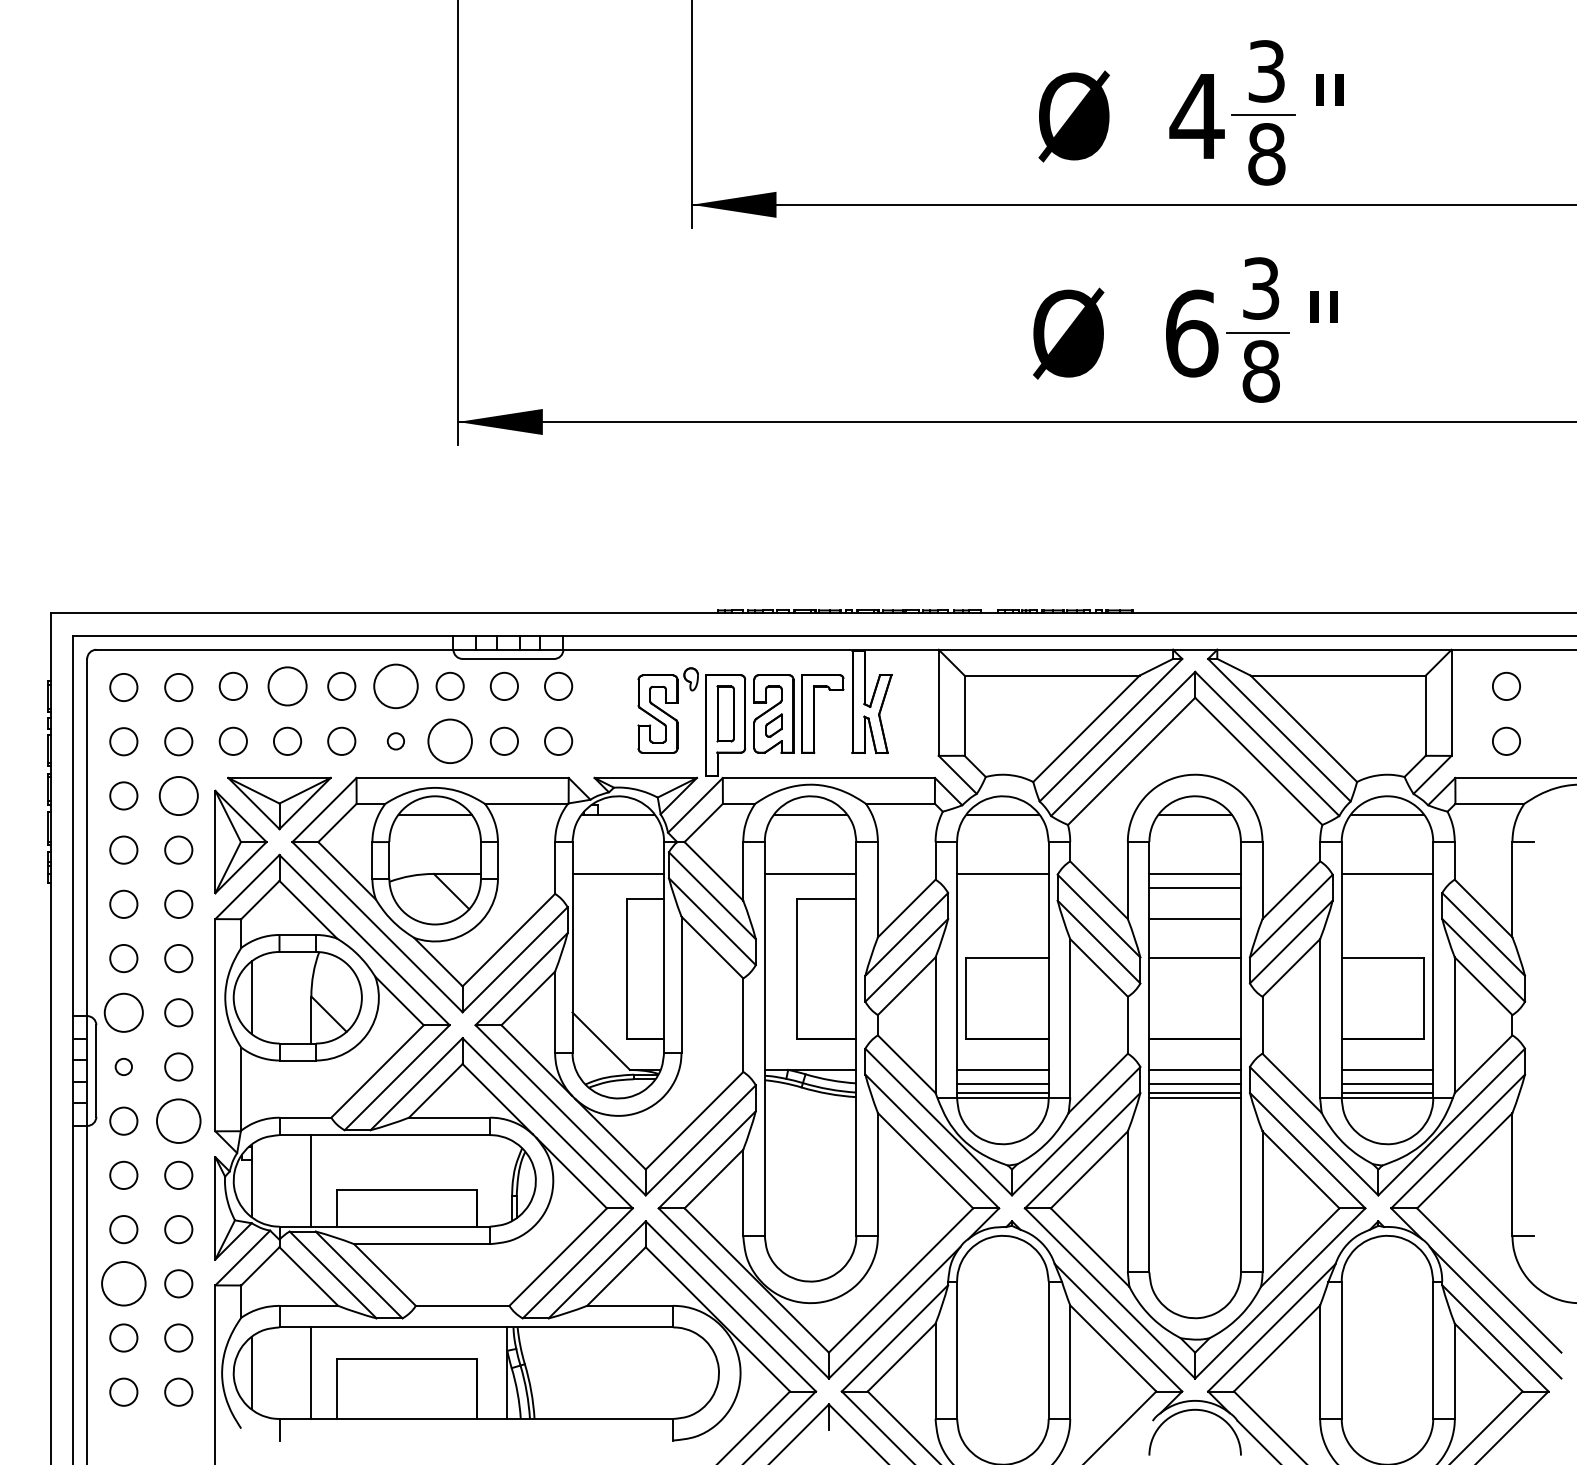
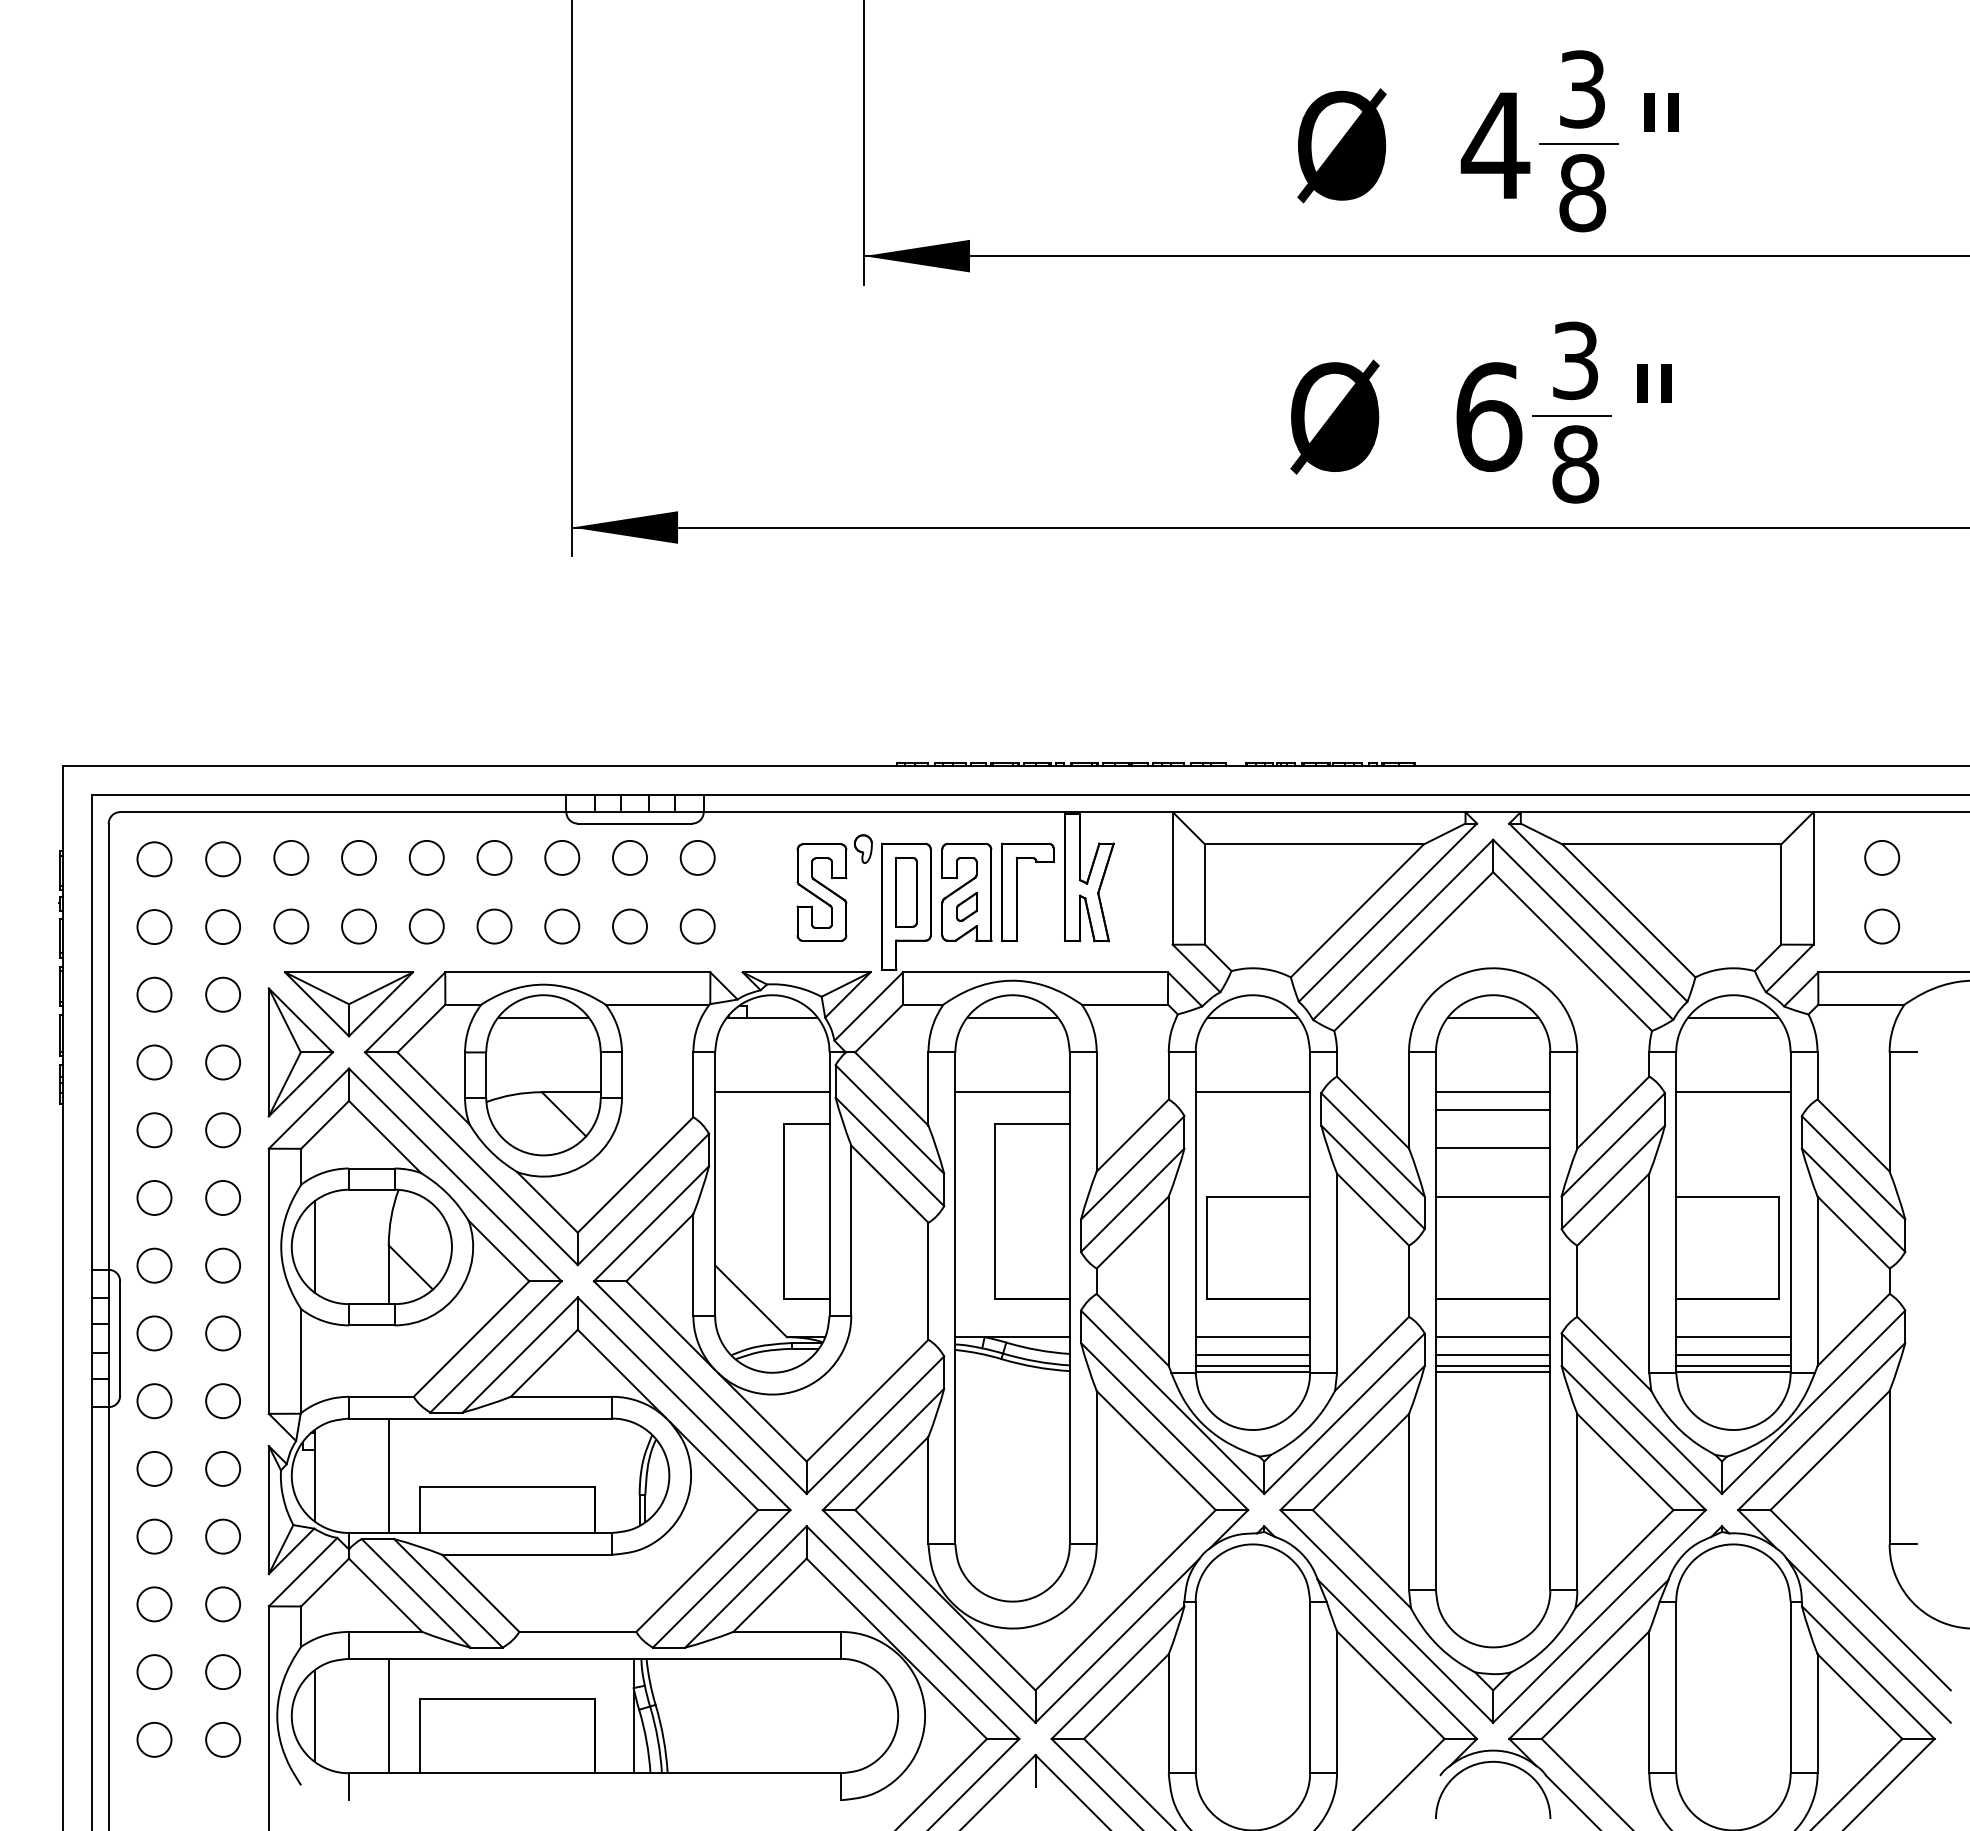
circle: (287, 686) -> (358, 857), size x0.71
circle: (395, 686) -> (494, 857), size x0.62
circle: (395, 741) -> (494, 926), size x1.67
circle: (450, 741) -> (562, 926), size x0.62
circle: (178, 795) -> (222, 994), size x0.71
circle: (123, 1012) -> (154, 1265), size x0.71
circle: (123, 1067) -> (154, 1333), size x1.67
circle: (179, 1121) -> (223, 1401), size x0.62
circle: (123, 1283) -> (154, 1604), size x0.62

